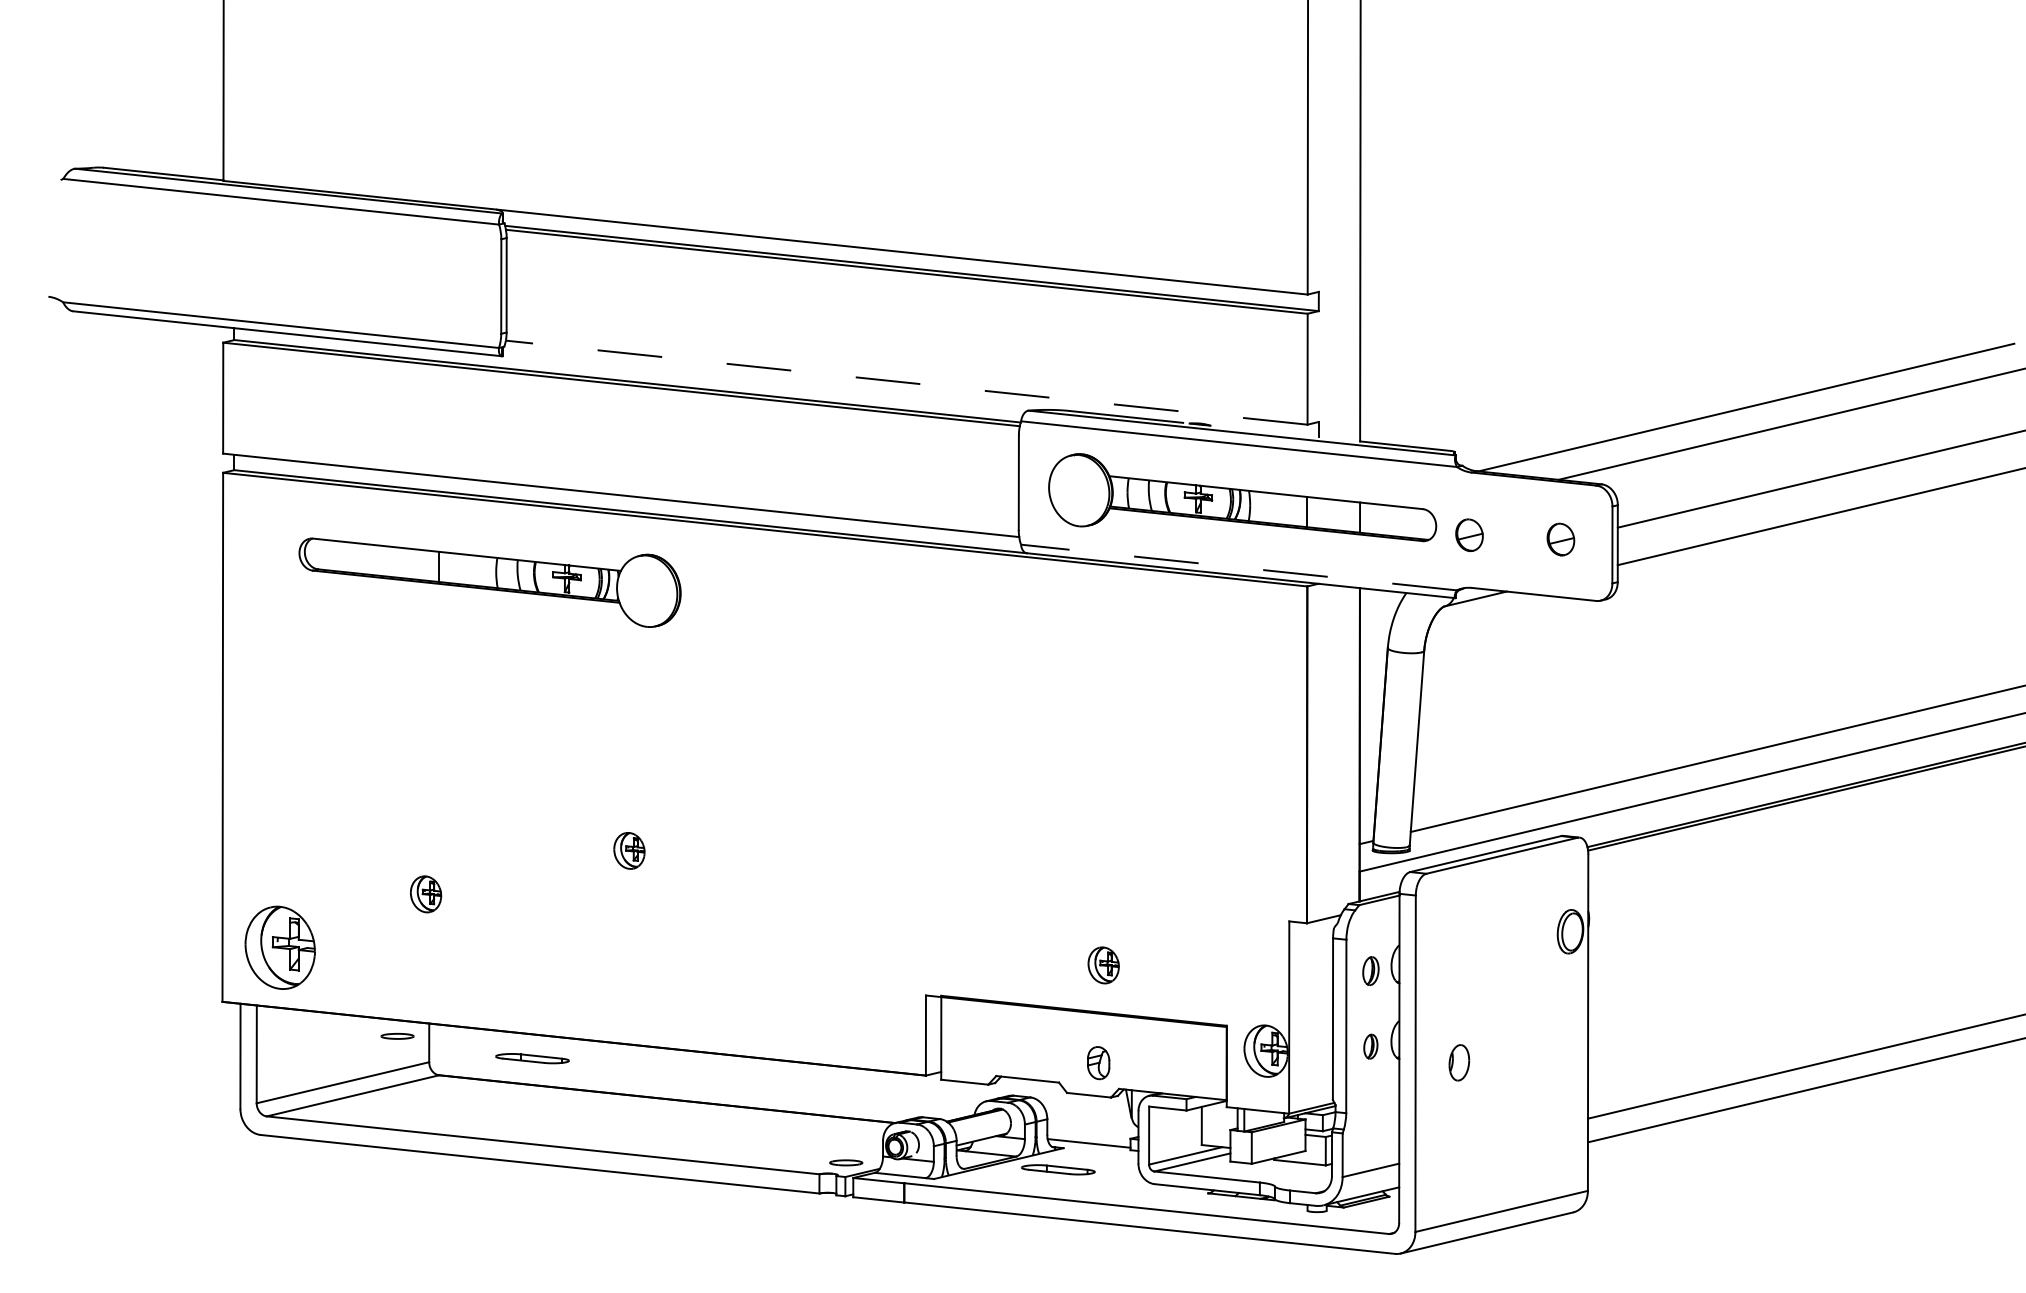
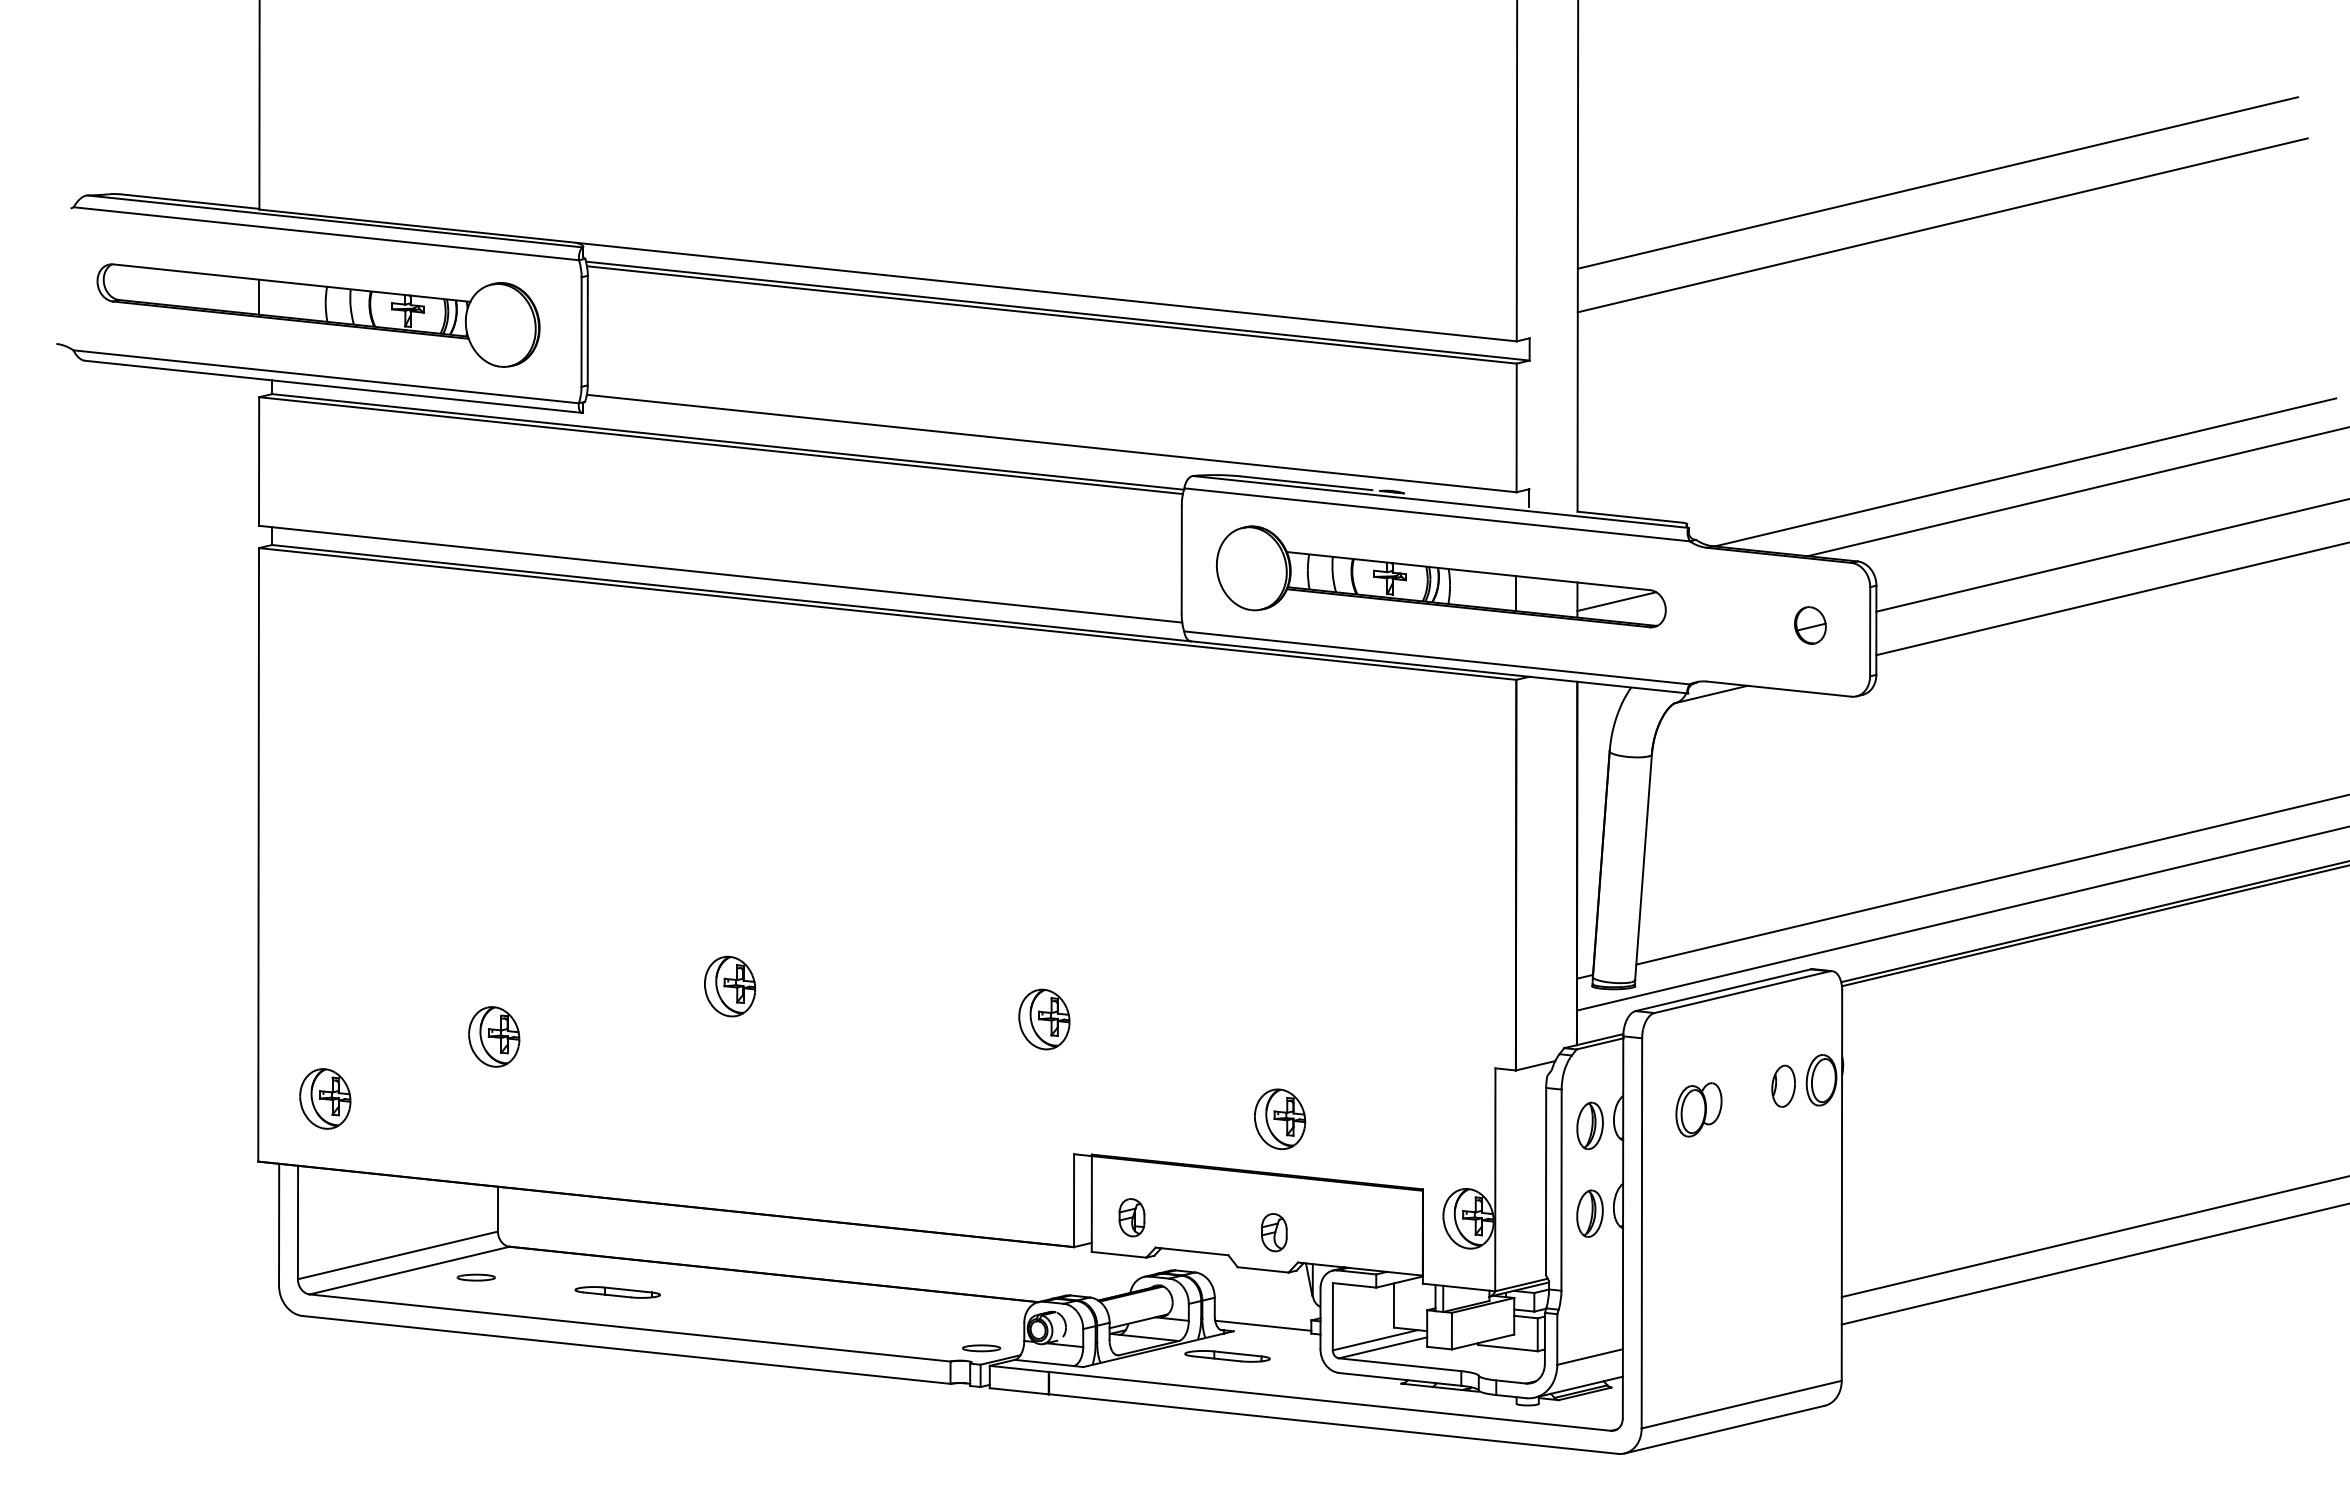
line: (1670, 157) -> (1937, 182), added
line: (1674, 194) -> (1942, 225), added
line: (906, 382) -> (1051, 443), dashed -> solid
line: (1393, 518) -> (1616, 601), added
part: (1469, 535) -> (1704, 620), removed
line: (1238, 567) -> (1436, 657), dashed -> solid
part: (490, 582) -> (318, 315), moved
part: (629, 850) -> (730, 986), size x1.43
part: (900, 879) -> (1044, 1019), added
part: (426, 893) -> (494, 1036), size x1.43
part: (280, 947) -> (325, 1098), size x0.62
part: (1464, 956) -> (1698, 1109), added
part: (1103, 965) -> (1280, 1119), size x1.43
part: (1370, 970) -> (1589, 1125), size x1.43
part: (396, 1036) -> (475, 1277), moved
part: (1370, 1046) -> (1589, 1213), size x1.67
part: (975, 1050) -> (1131, 1217), added
part: (532, 1058) -> (617, 1292), moved
part: (1459, 1062) -> (1783, 1085), moved

